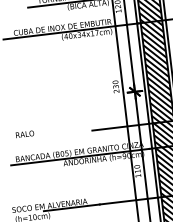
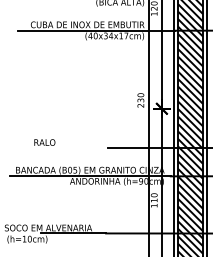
text: (24, 134) -> (44, 142), moved

